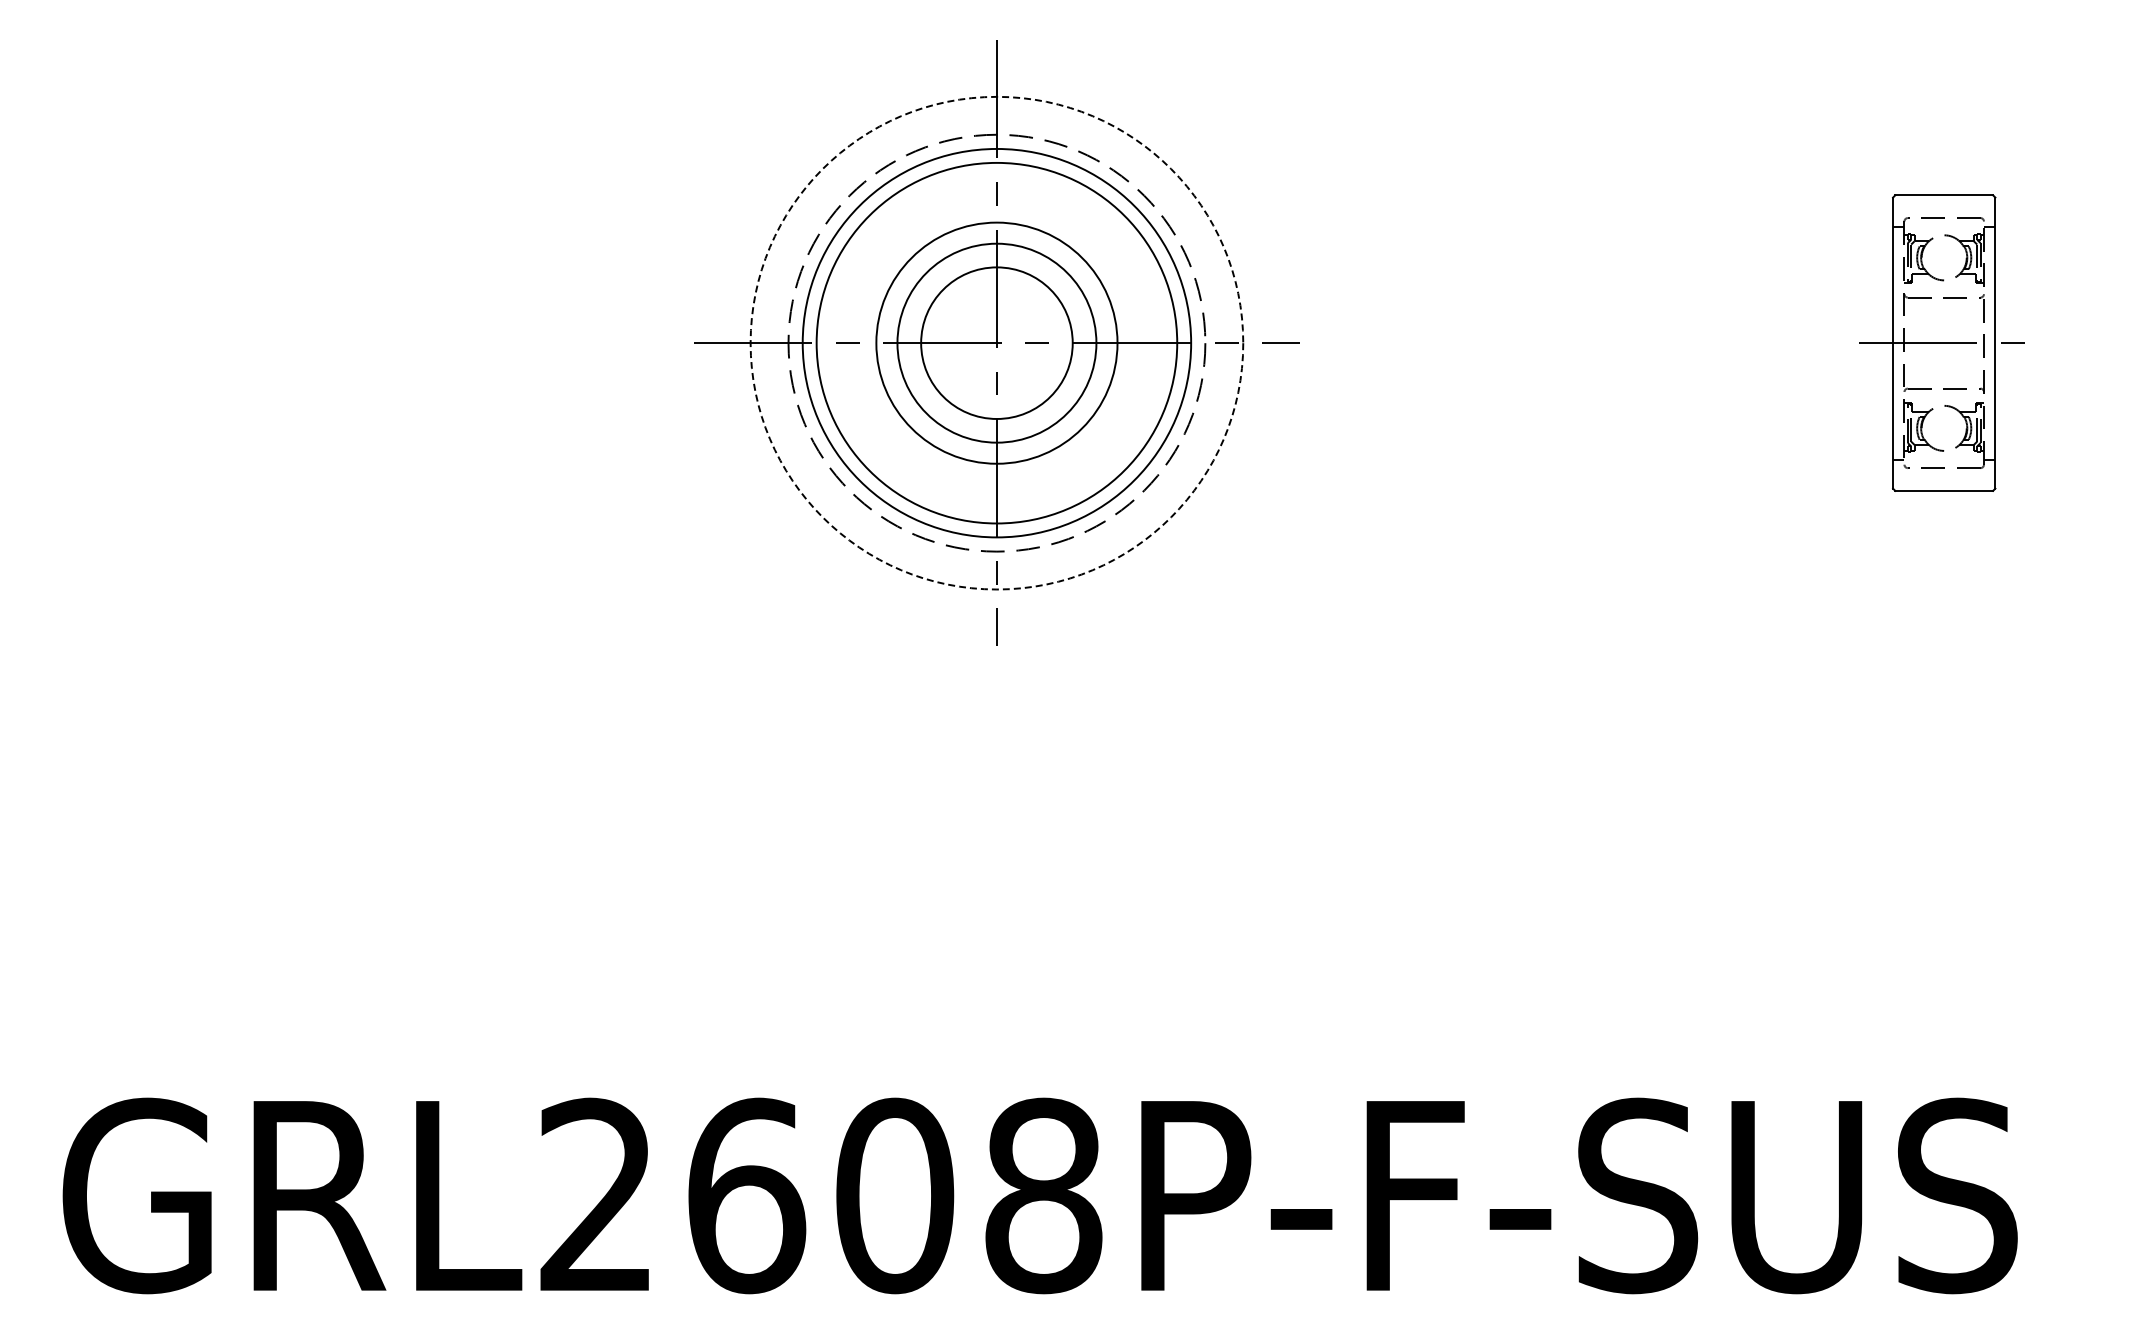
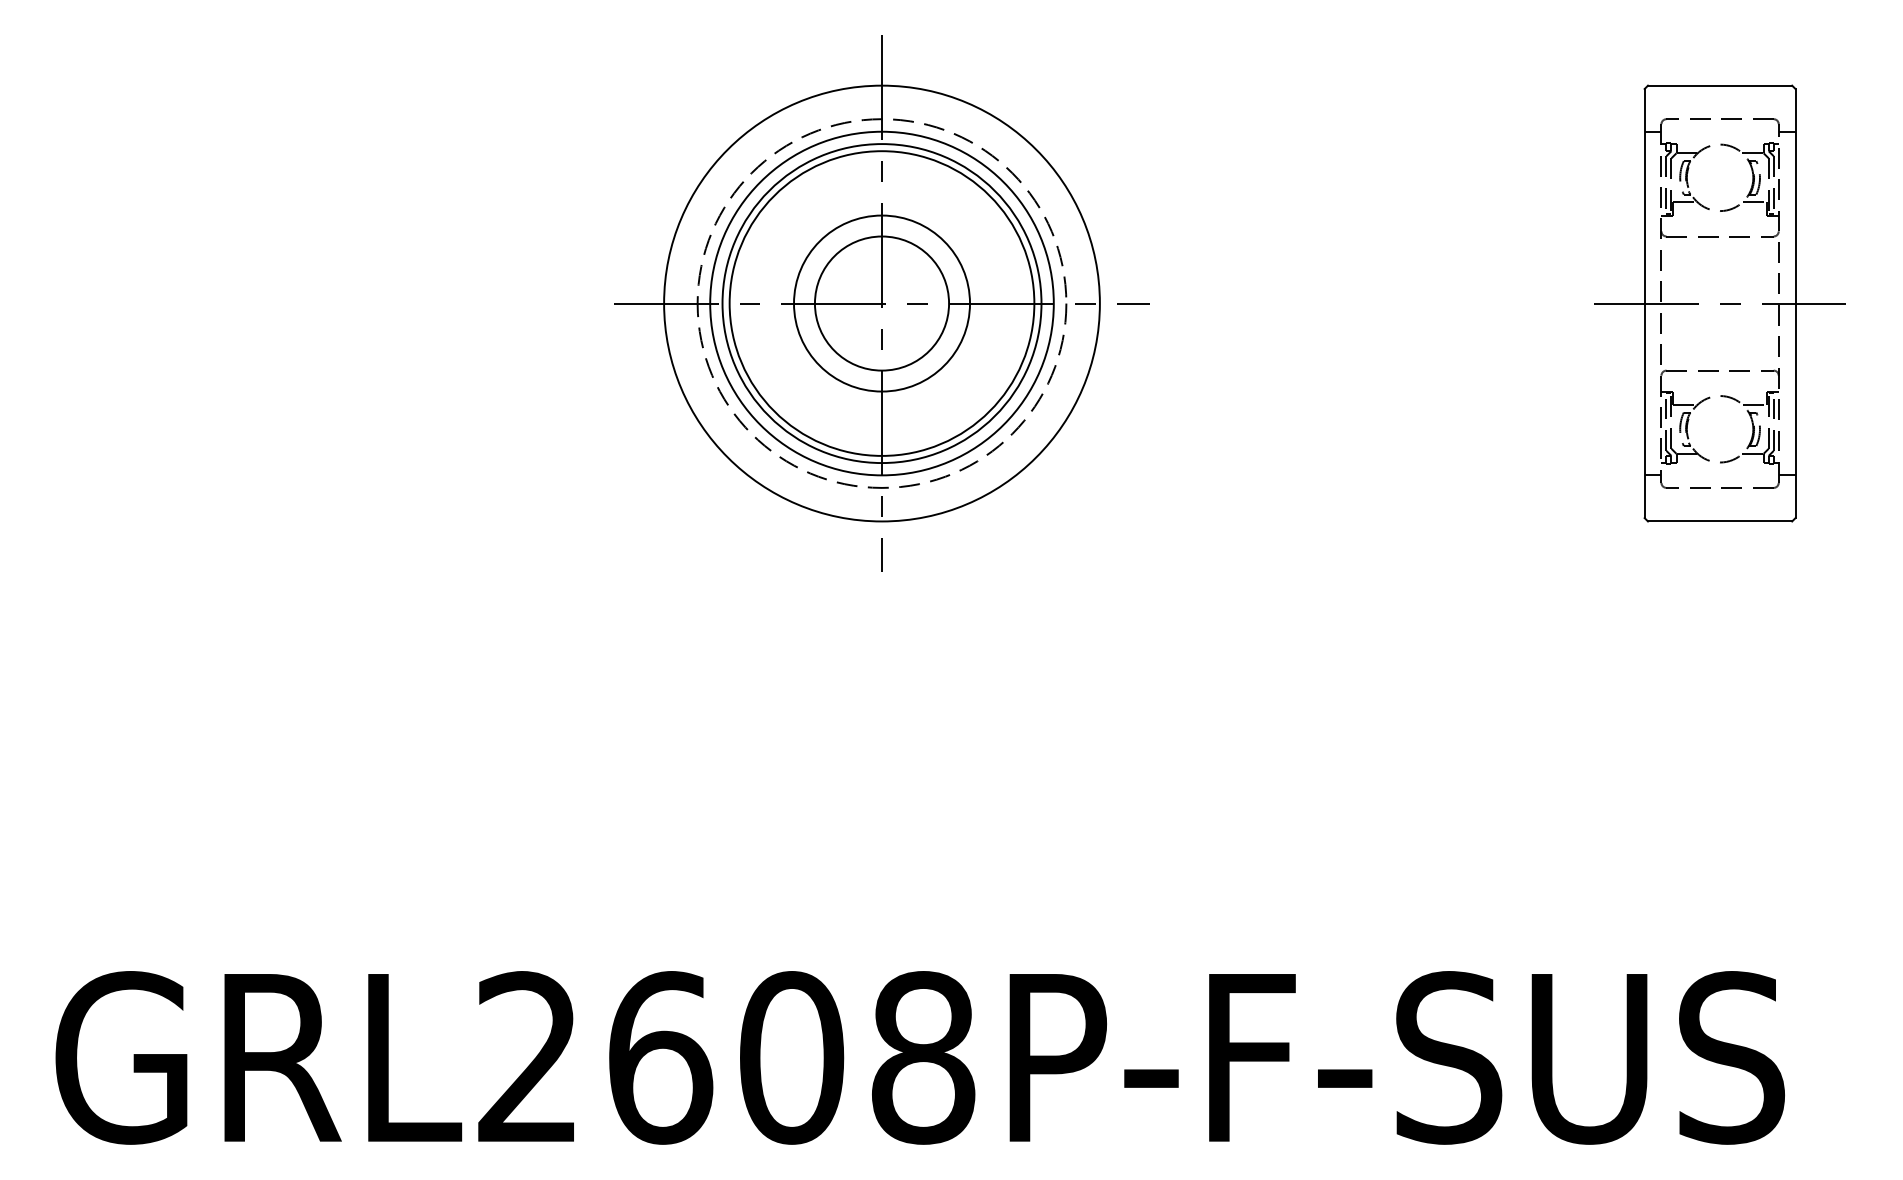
circle: (996, 342) -> (881, 302), dashed -> solid
circle: (996, 342) -> (881, 302), size x1.43
part: (1943, 342) -> (1719, 302), size x1.67

